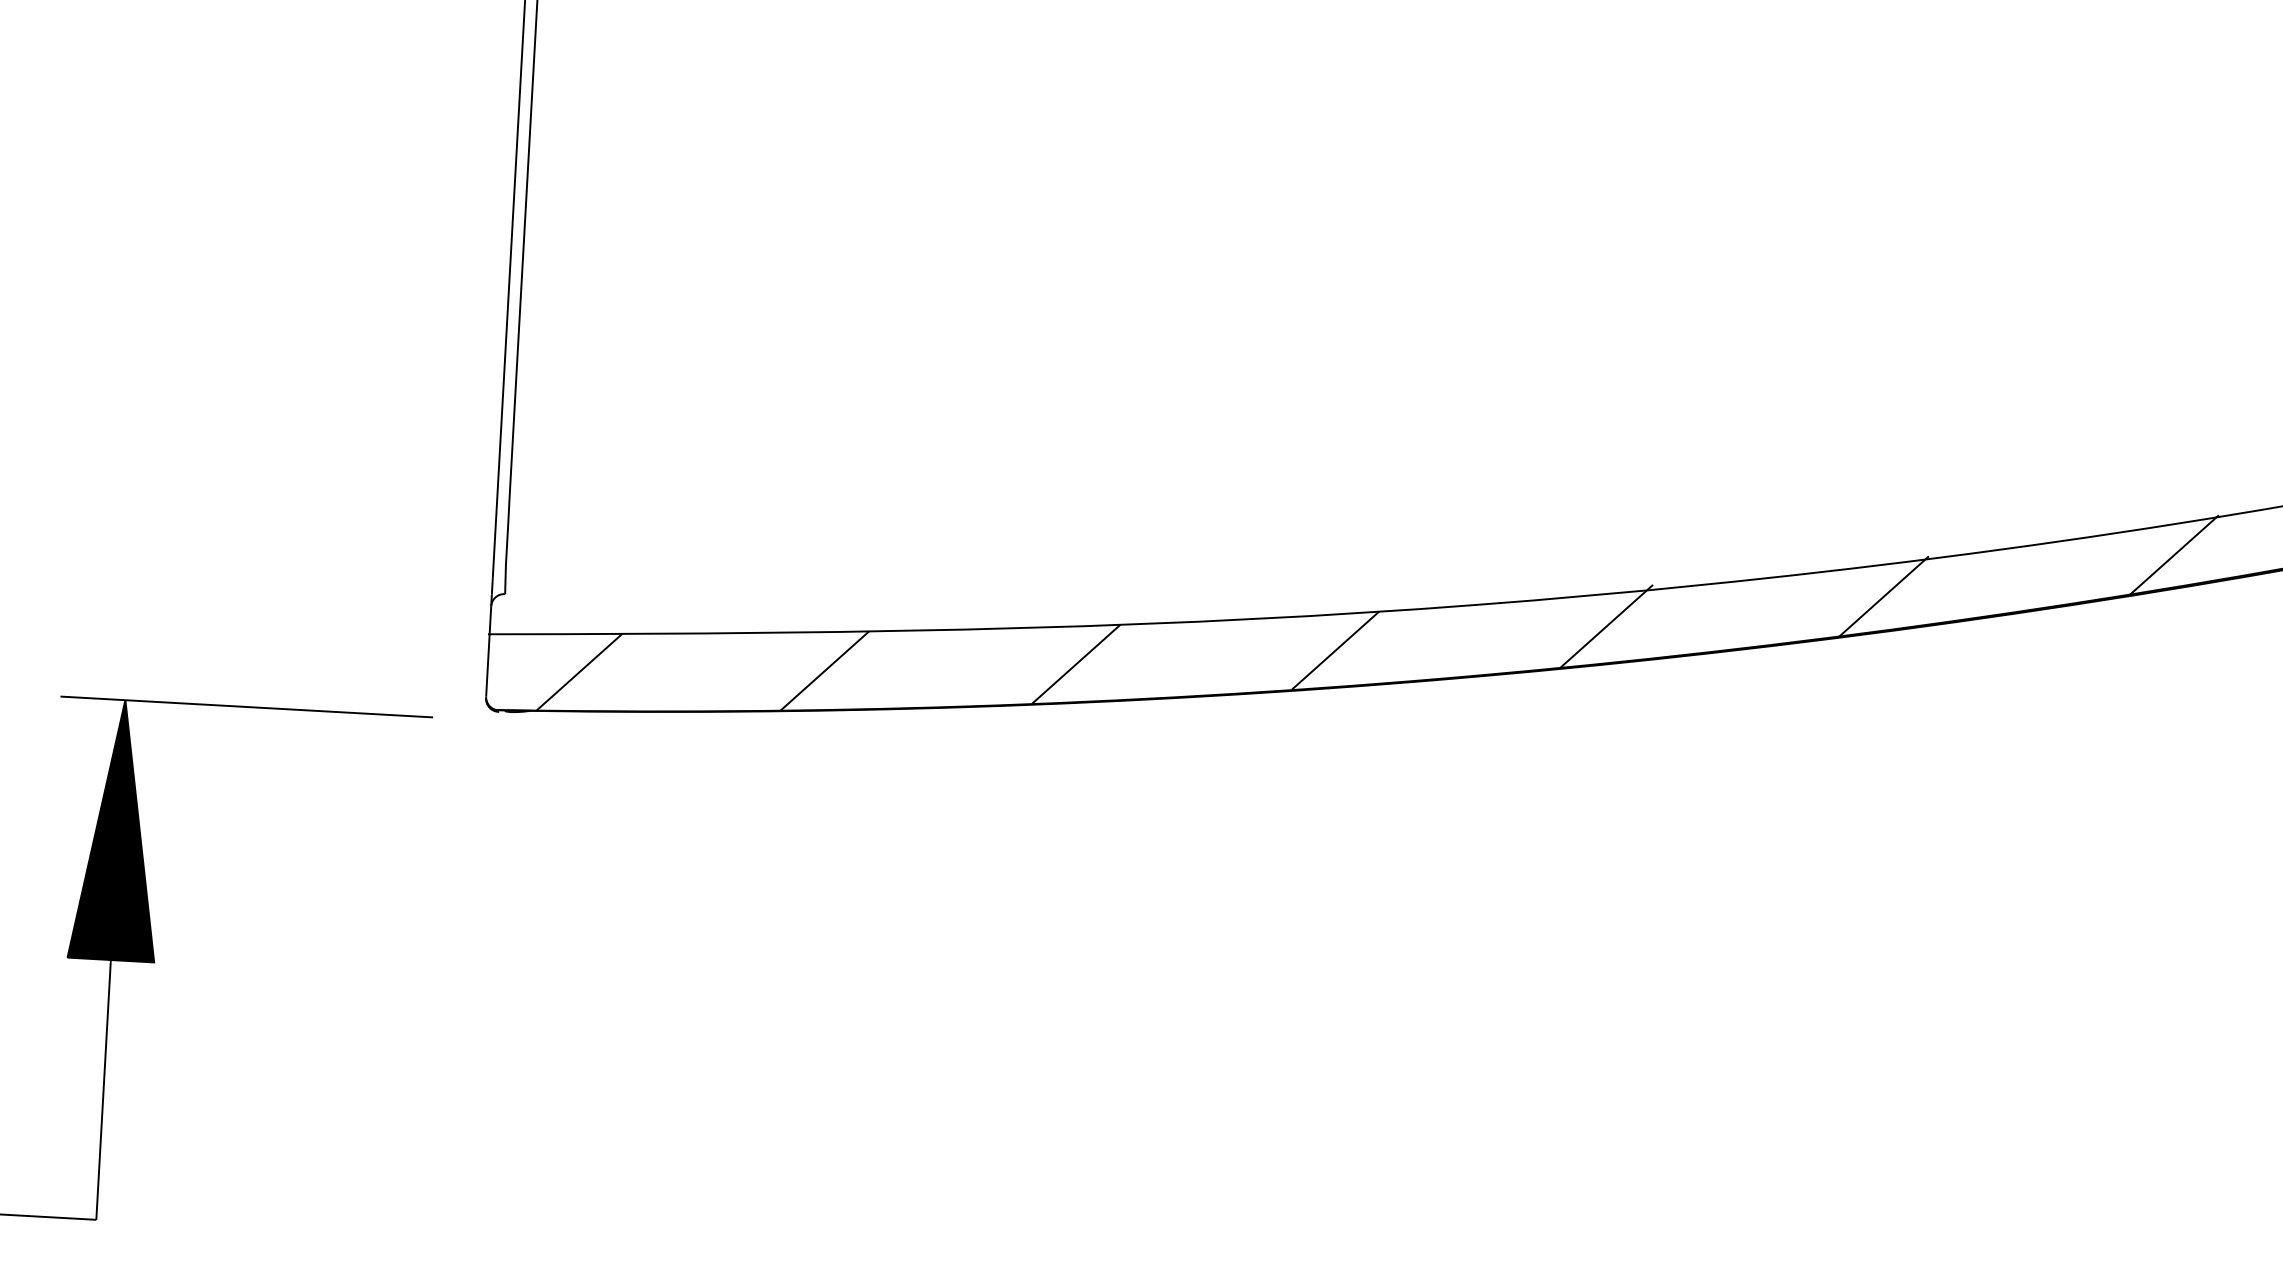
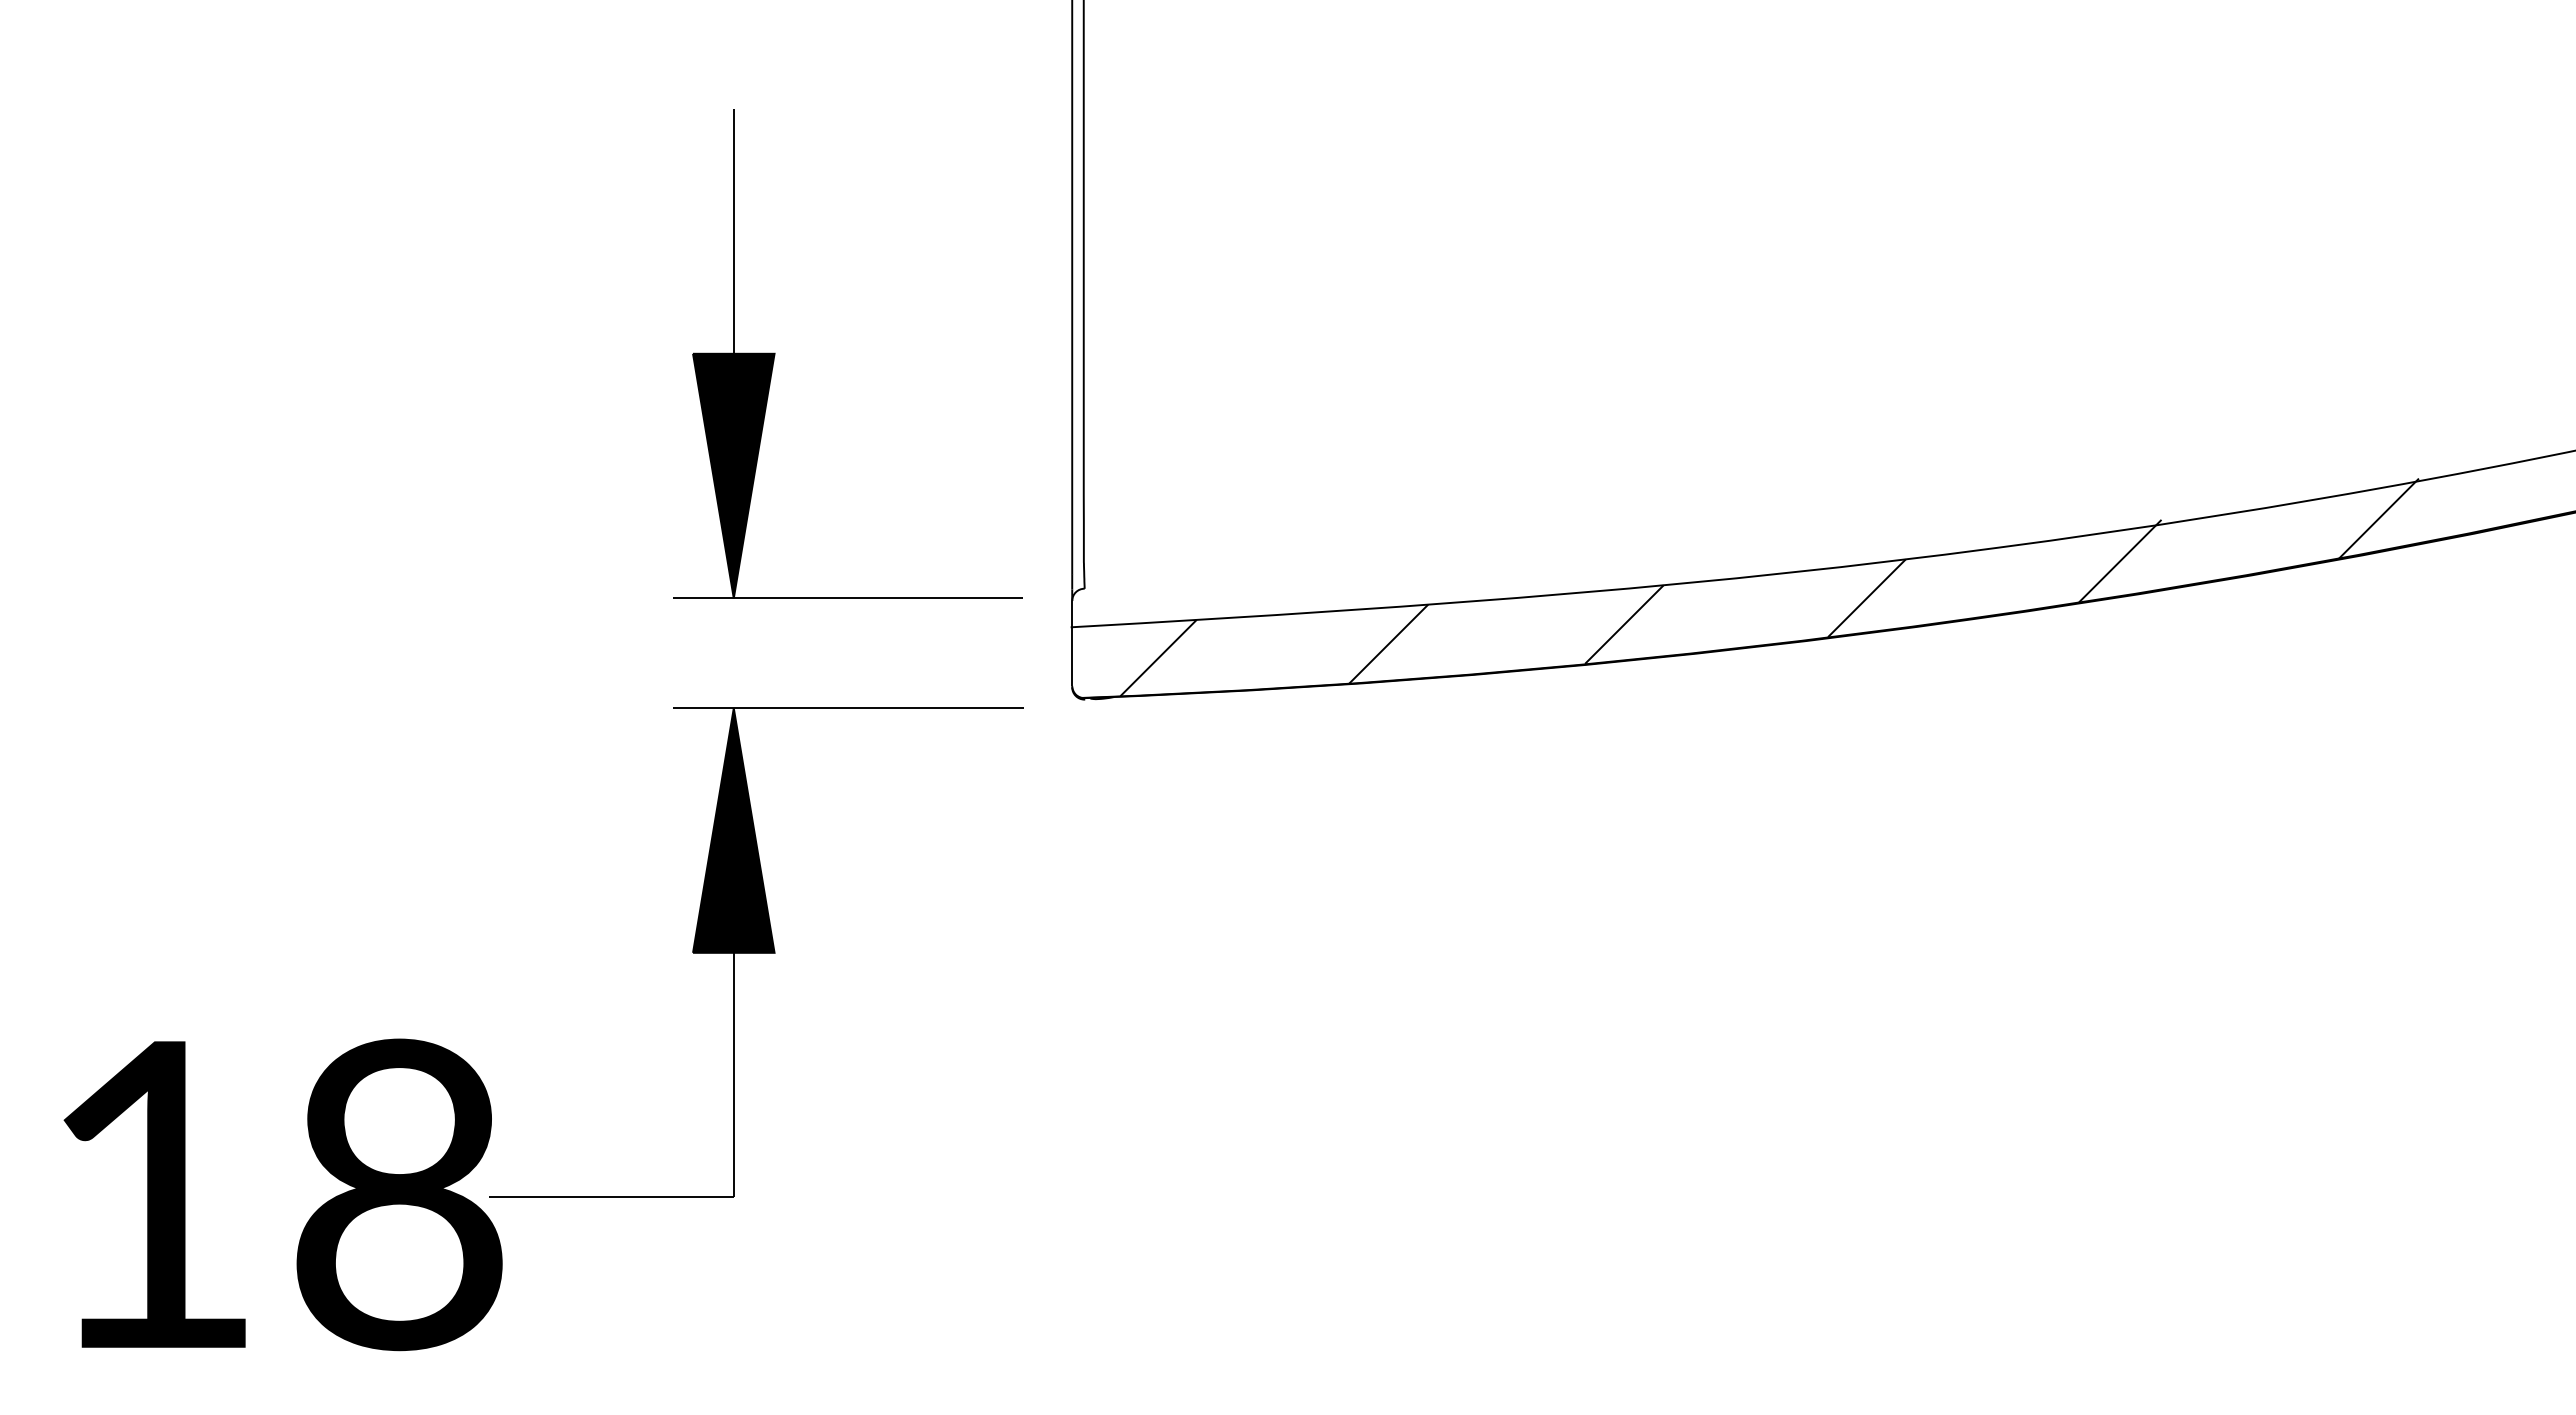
part: (190, 325) -> (775, 353), added

